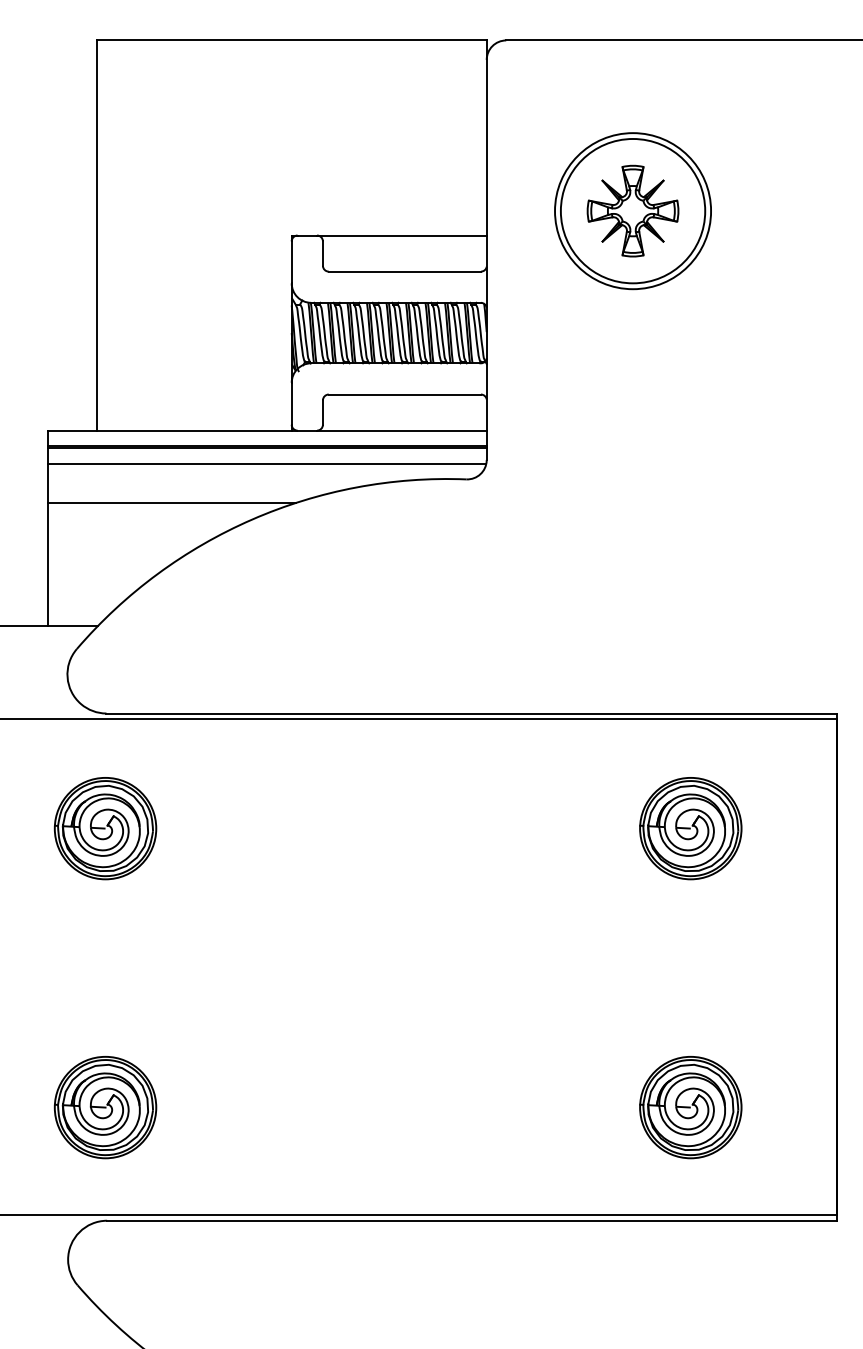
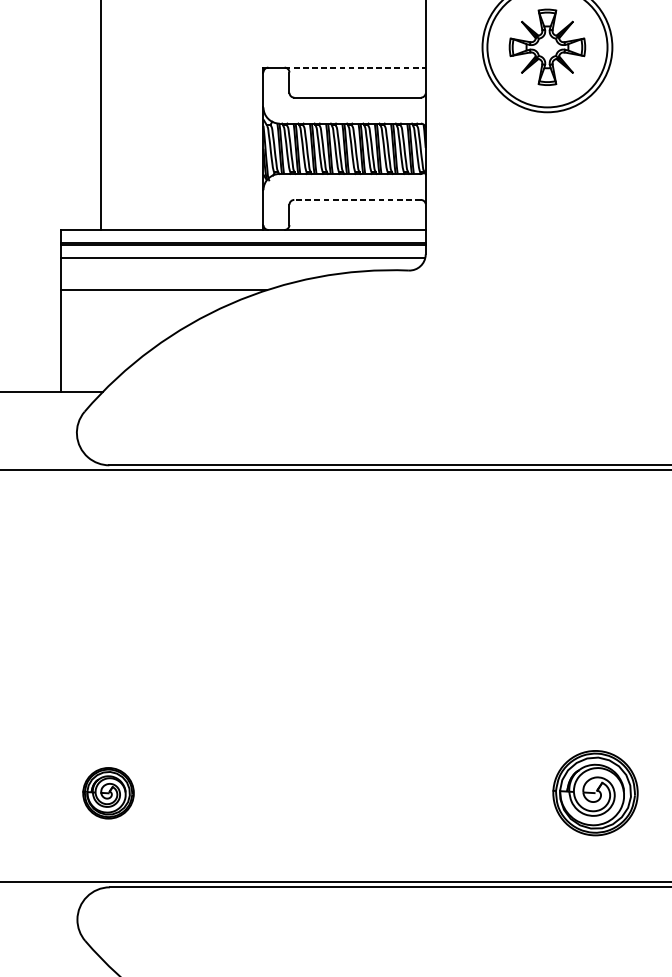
line: (401, 235) -> (354, 67), solid -> dashed
line: (404, 394) -> (357, 199), solid -> dashed
part: (105, 828) -> (108, 560), removed
part: (690, 828) -> (595, 560), removed
part: (105, 1107) -> (108, 793), size x0.6

